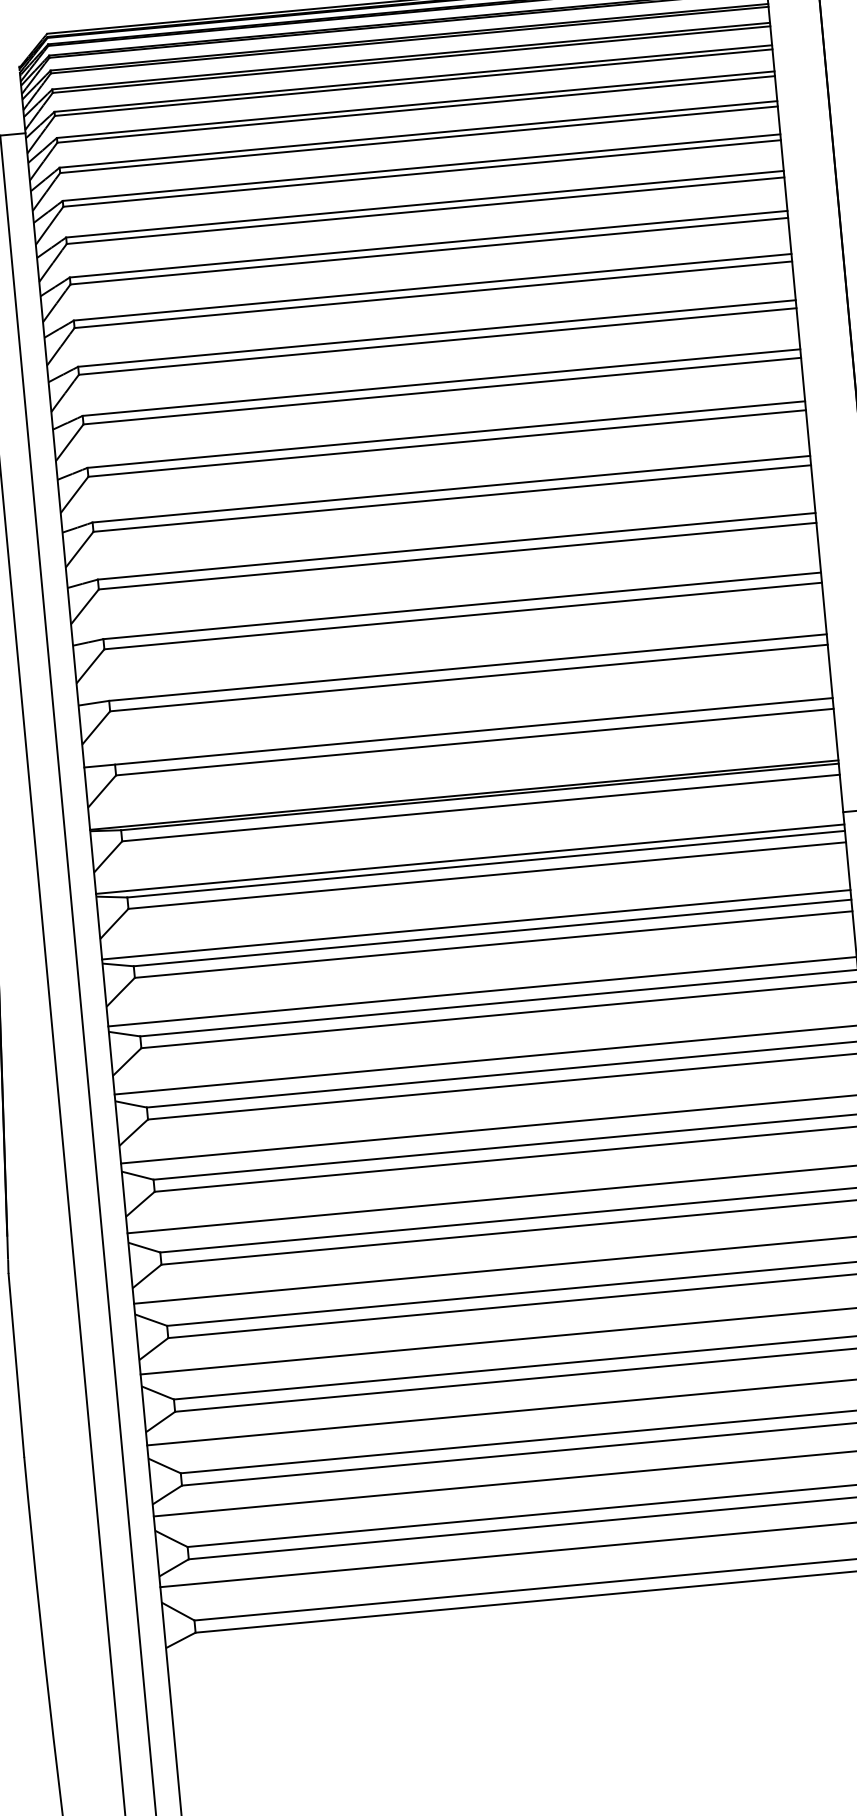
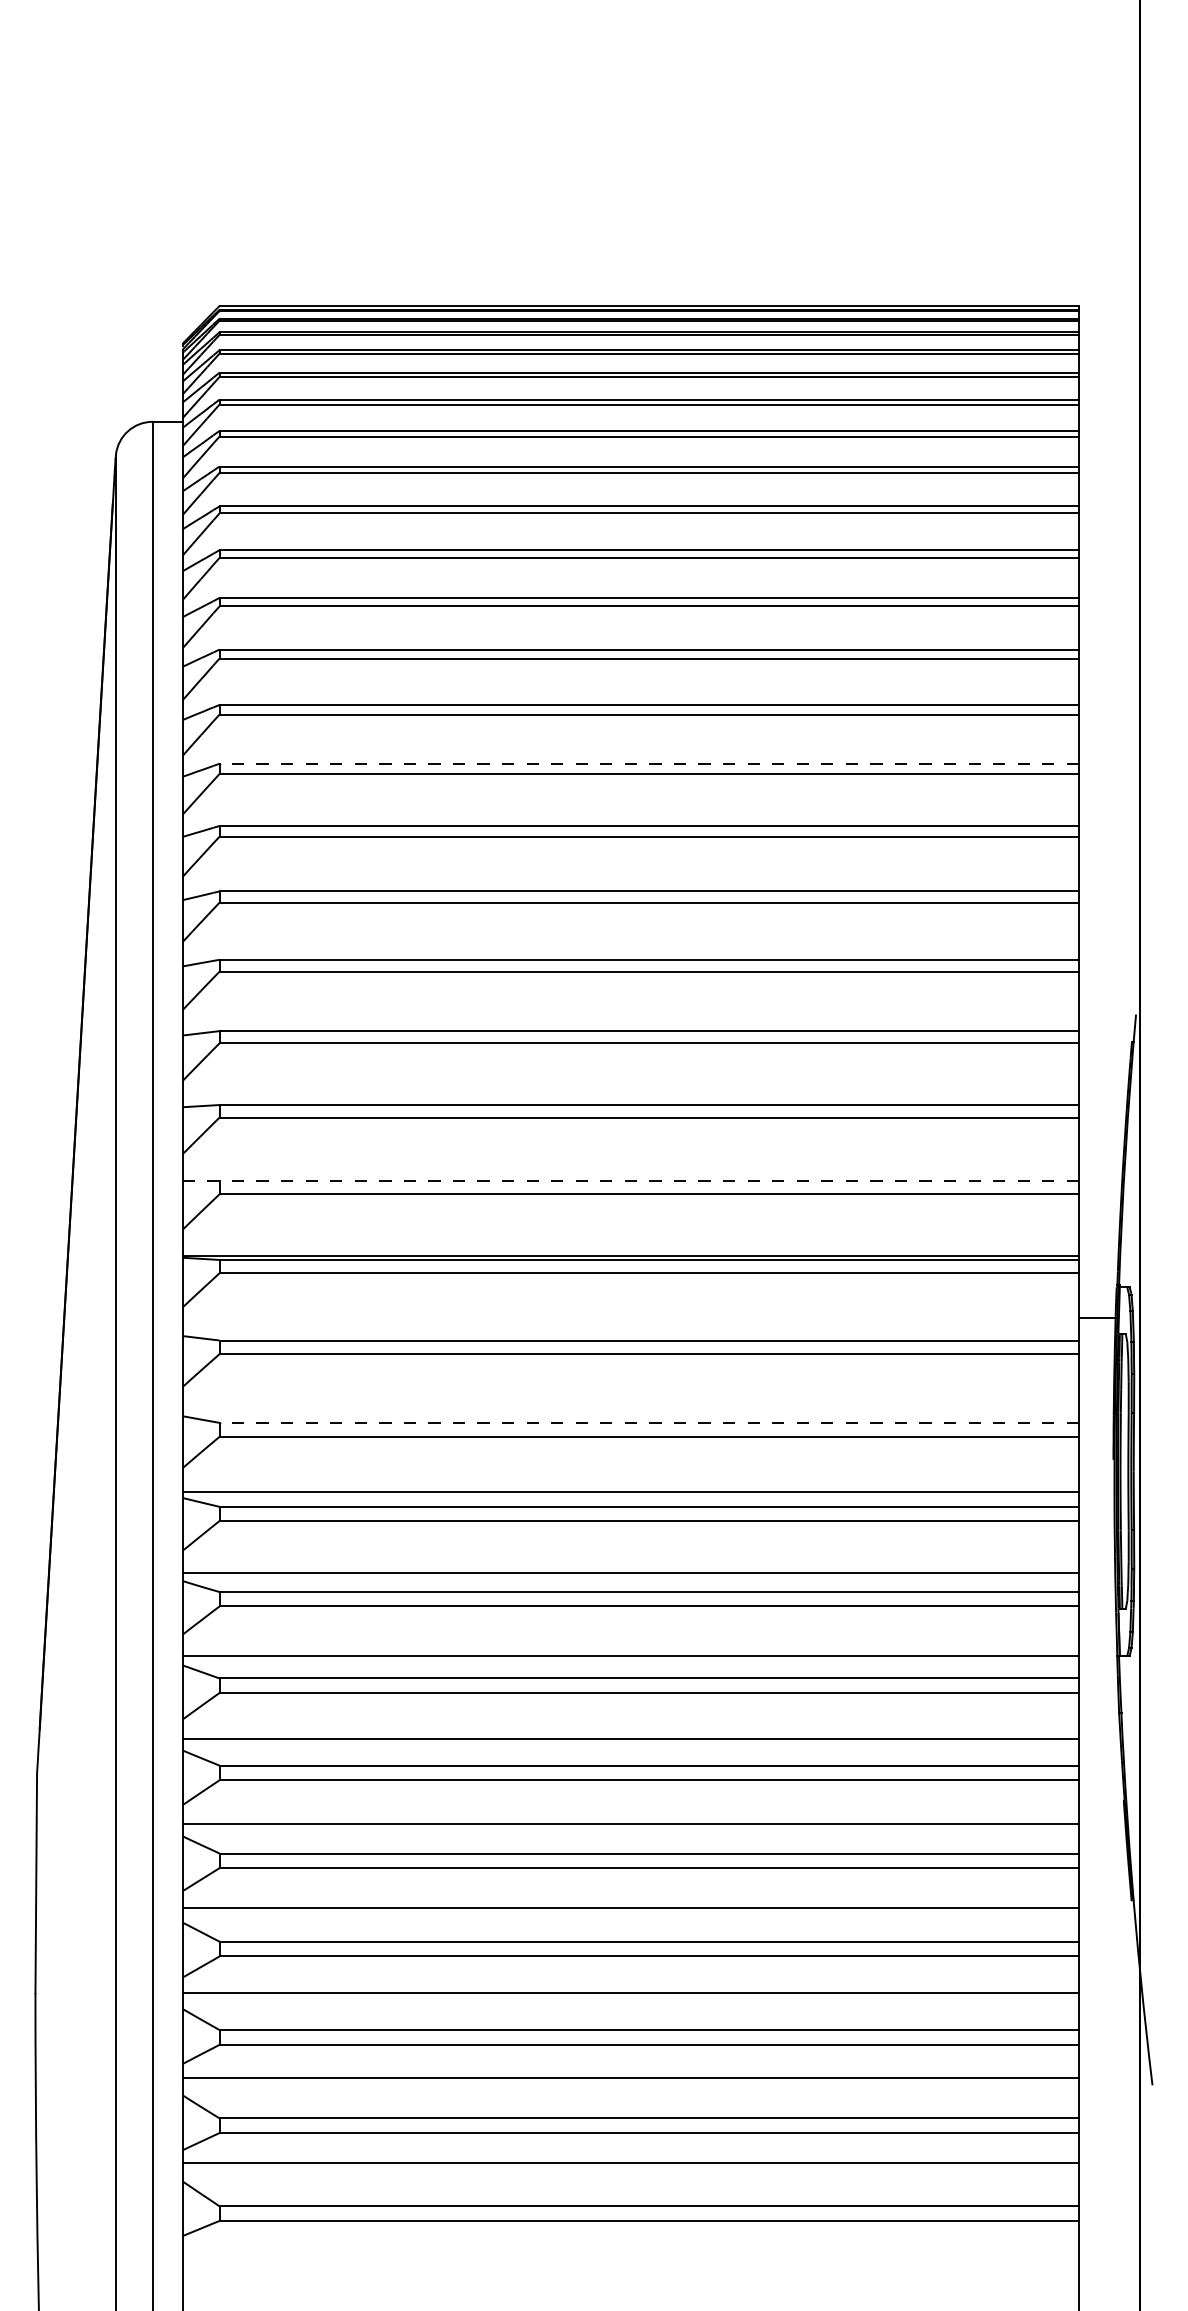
line: (441, 382) -> (649, 763), solid -> dashed
line: (458, 732) -> (630, 1181), solid -> dashed
line: (469, 858) -> (630, 1332), removed
line: (476, 924) -> (630, 1411), removed
line: (492, 932) -> (649, 1422), solid -> dashed

